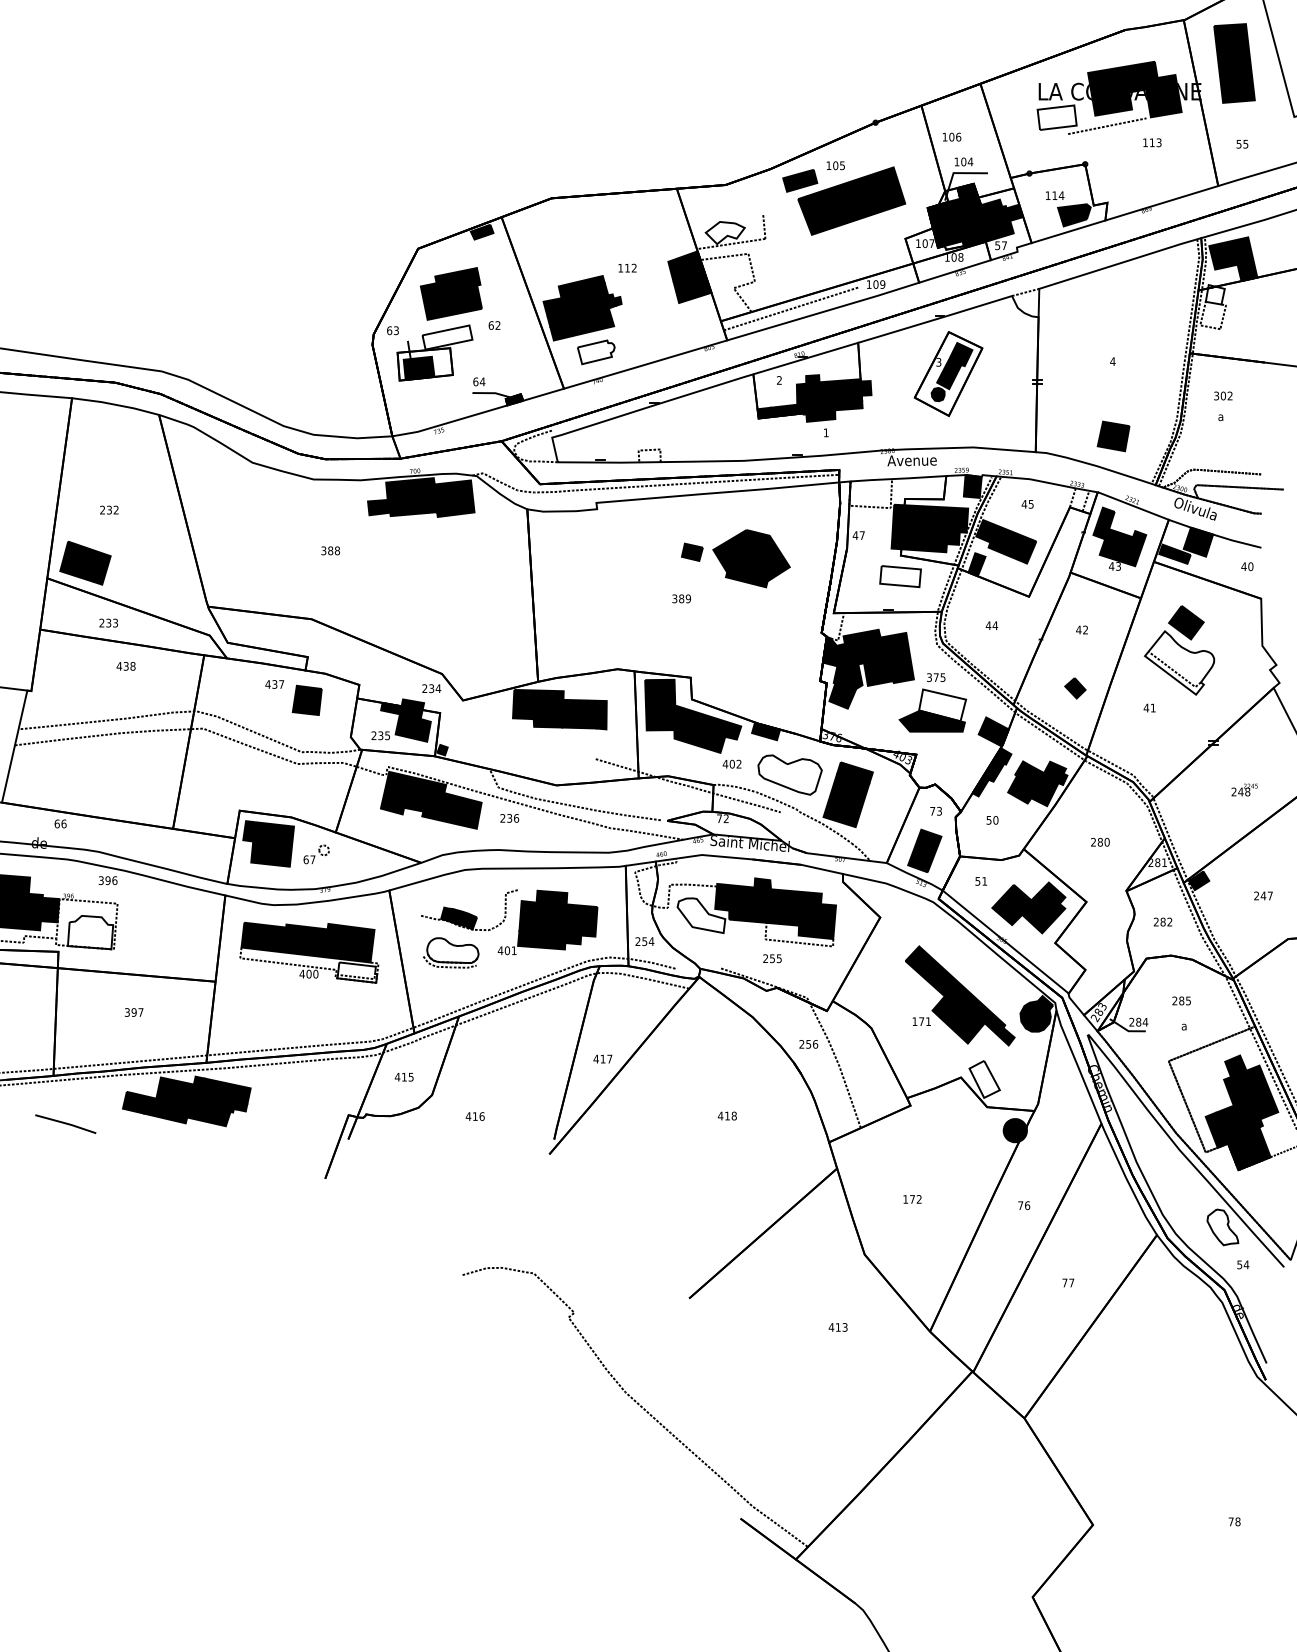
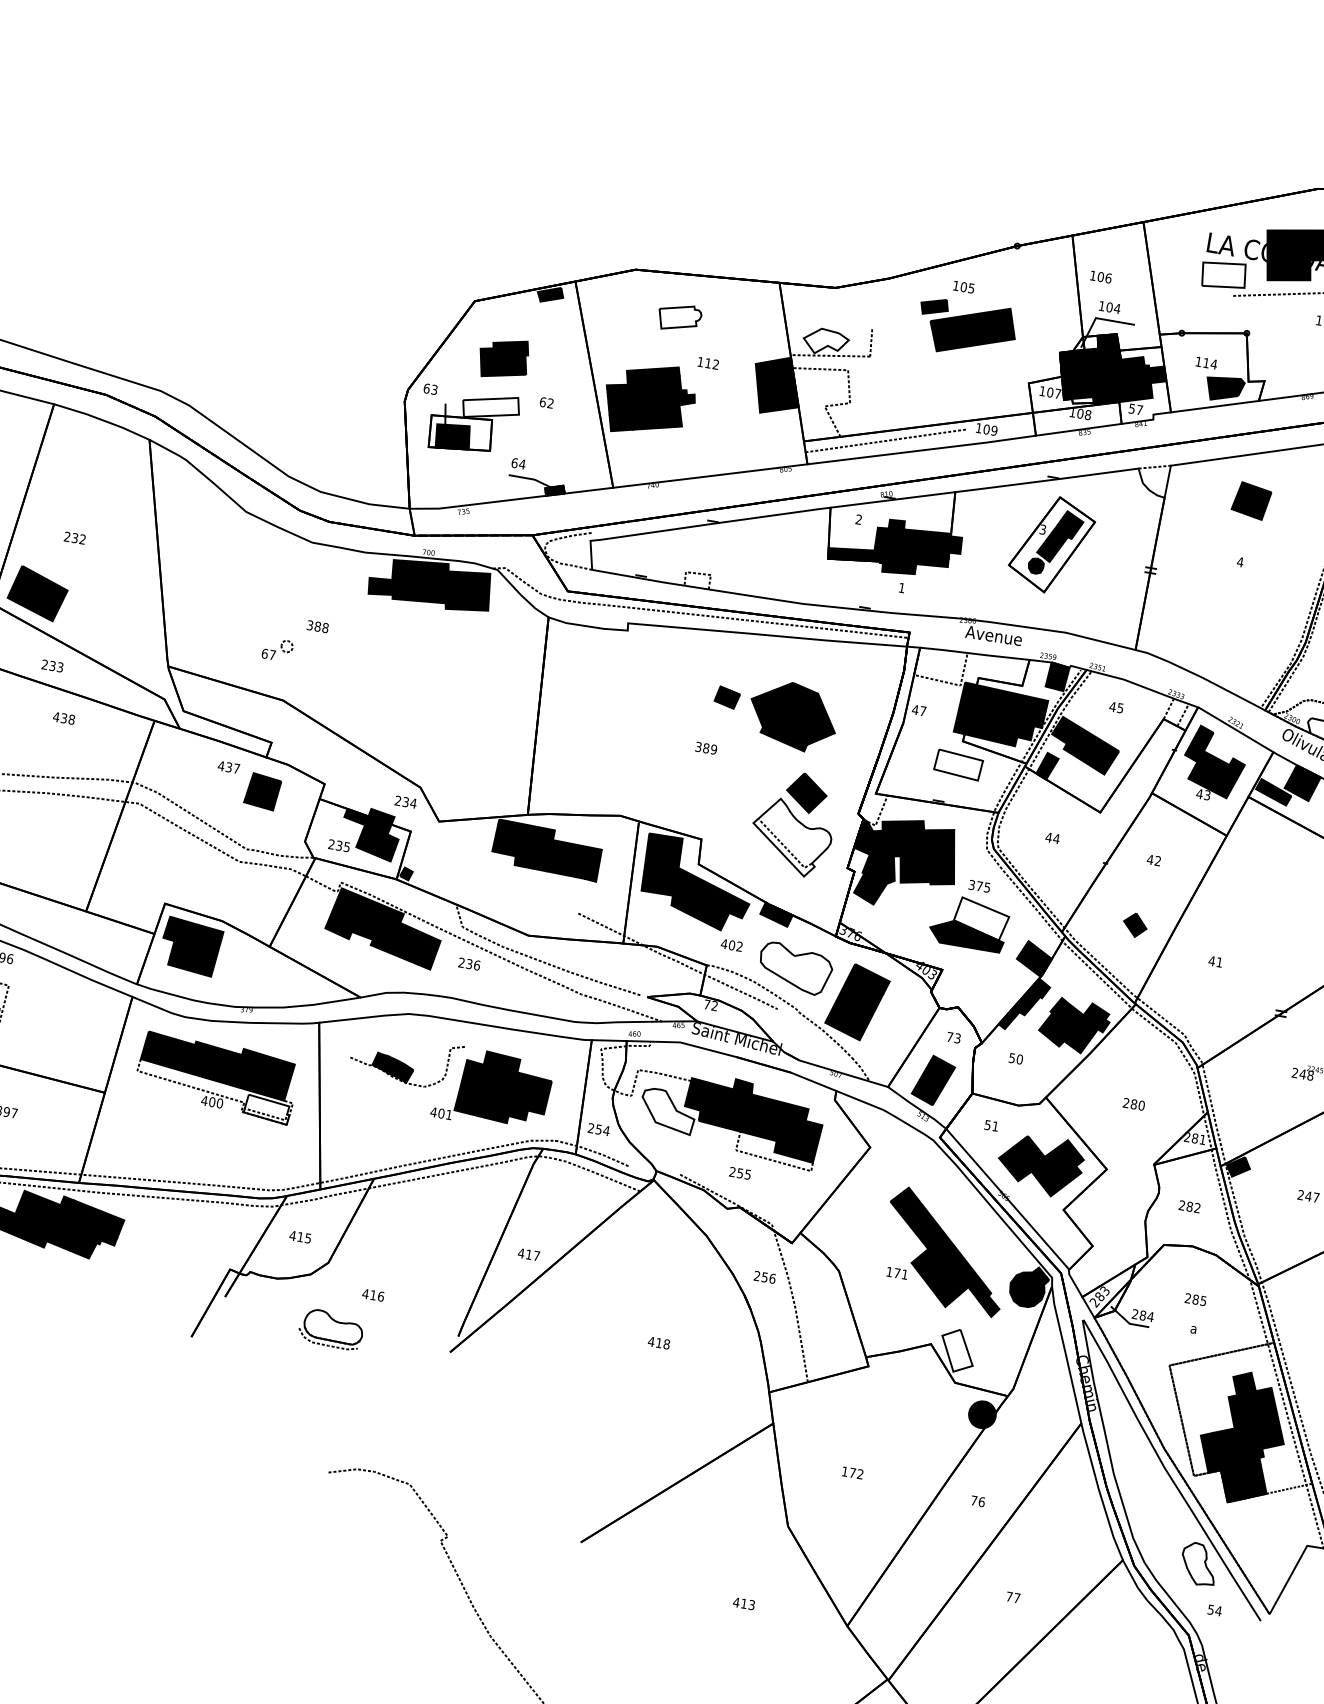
part: (844, 200) -> (967, 328), size x0.7
part: (451, 293) -> (504, 358), size x0.7
part: (596, 352) -> (679, 318), moved
part: (1113, 436) -> (1251, 501), moved
part: (1179, 650) -> (793, 823), moved
part: (316, 854) -> (277, 649), moved
part: (451, 952) -> (331, 1329), moved

